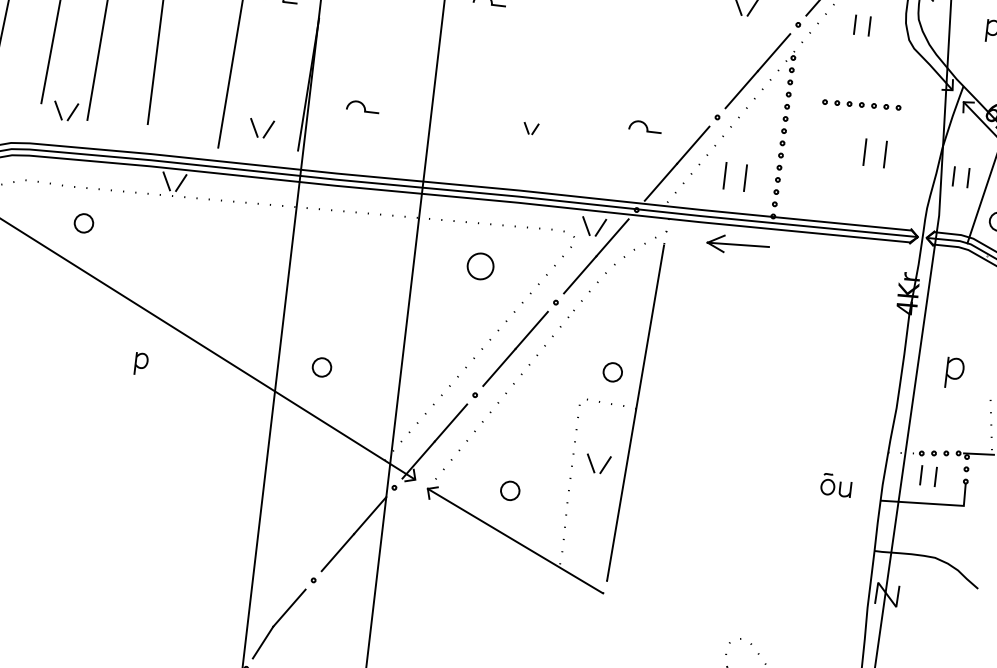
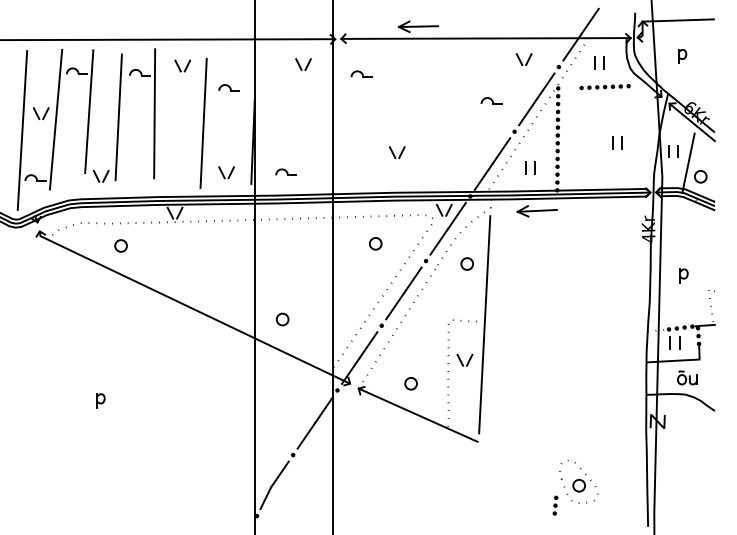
part: (362, 105) -> (285, 171), moved
part: (860, 105) -> (604, 87), moved
part: (645, 125) -> (491, 100), moved
part: (531, 128) -> (397, 152), size x1.67
part: (875, 153) -> (617, 142), size x0.71
part: (735, 176) -> (530, 167), size x0.71
part: (480, 266) -> (375, 243), size x0.71
part: (140, 363) -> (100, 400), moved
part: (611, 371) -> (466, 263), moved
part: (954, 372) -> (683, 275), size x0.71
part: (836, 484) -> (687, 377), moved

